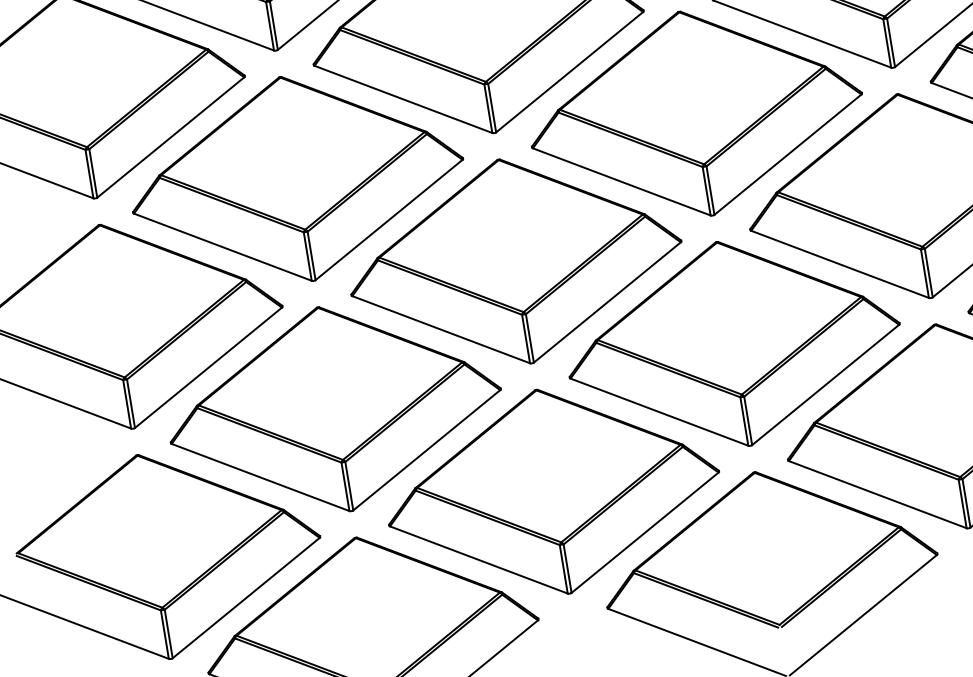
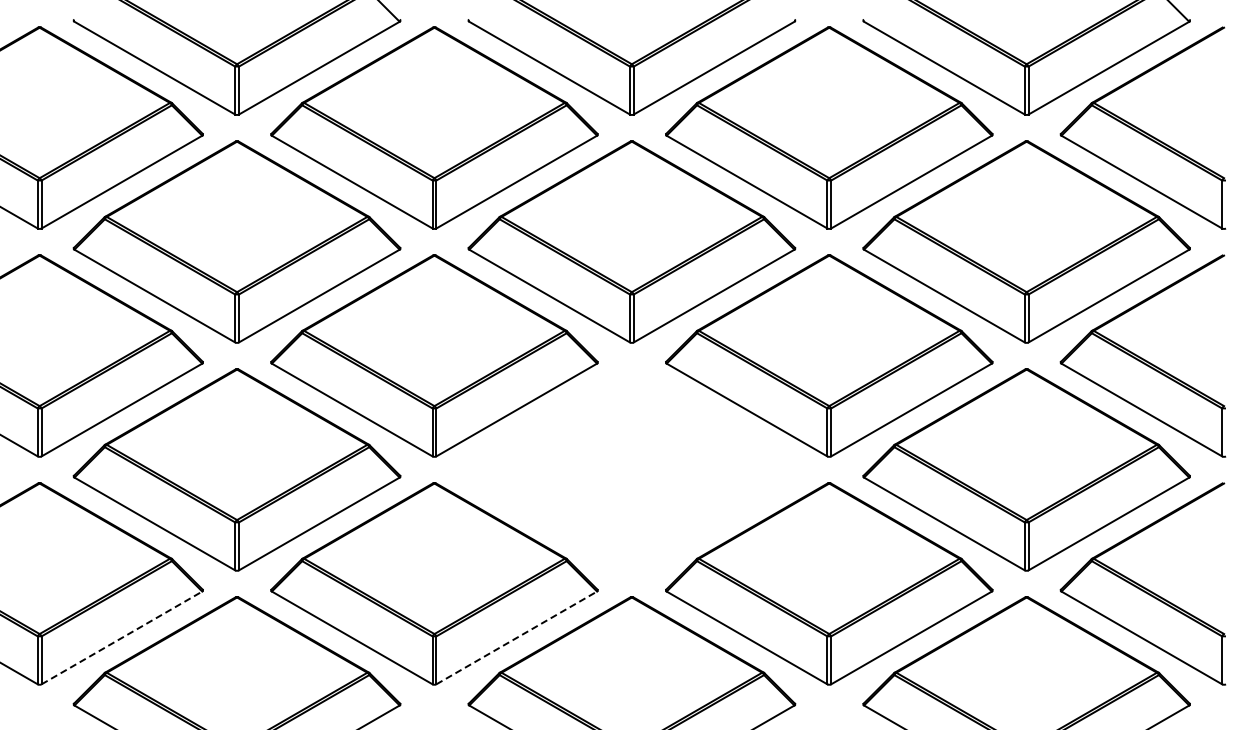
part: (733, 343) -> (631, 469), removed
line: (644, 532) -> (516, 637), solid -> dashed
line: (245, 597) -> (121, 637), solid -> dashed

